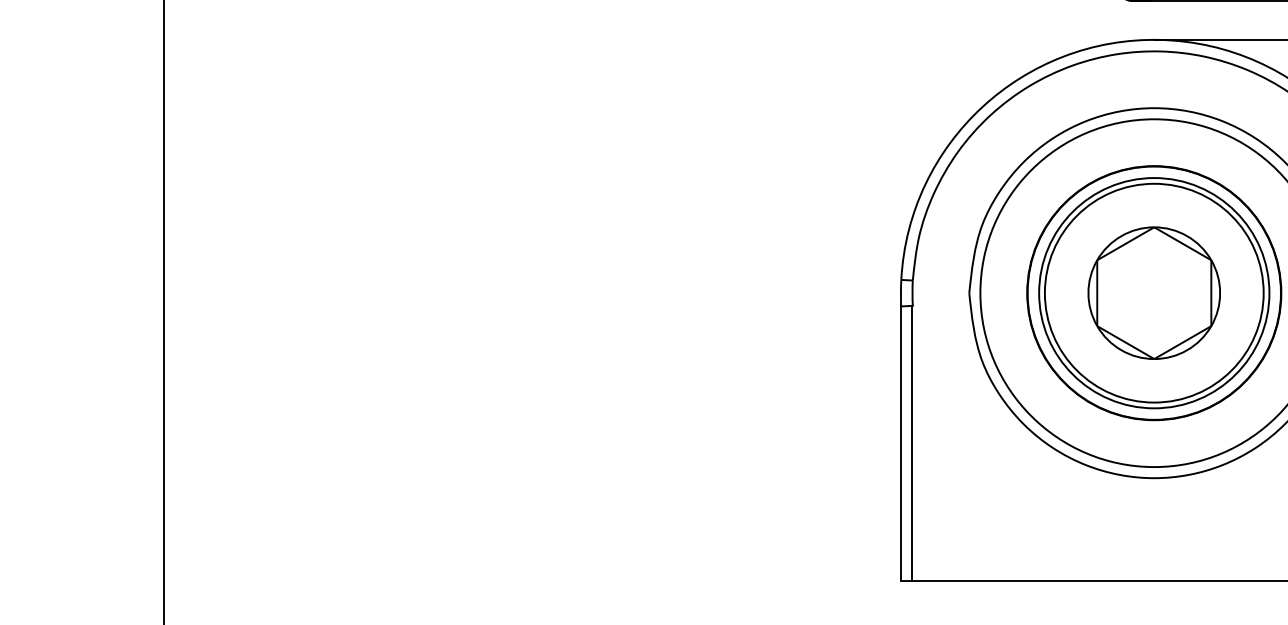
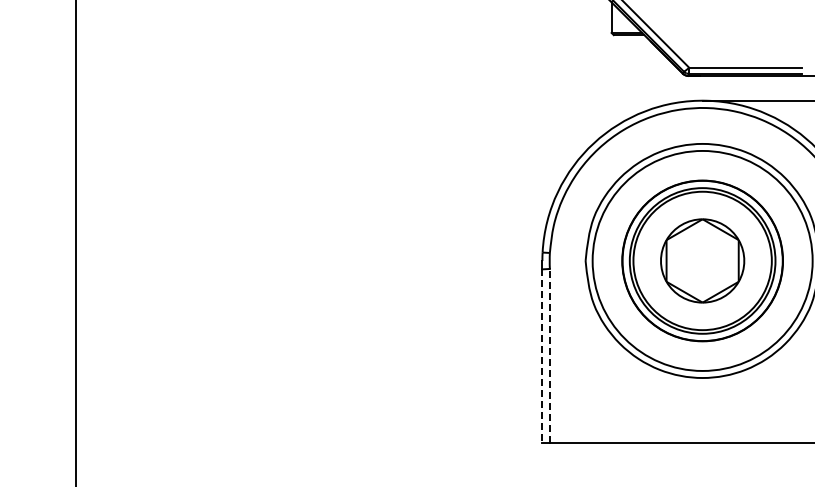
line: (912, 442) -> (549, 355), solid -> dashed
line: (901, 444) -> (542, 356), solid -> dashed

